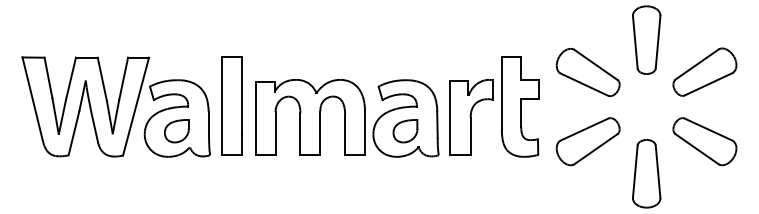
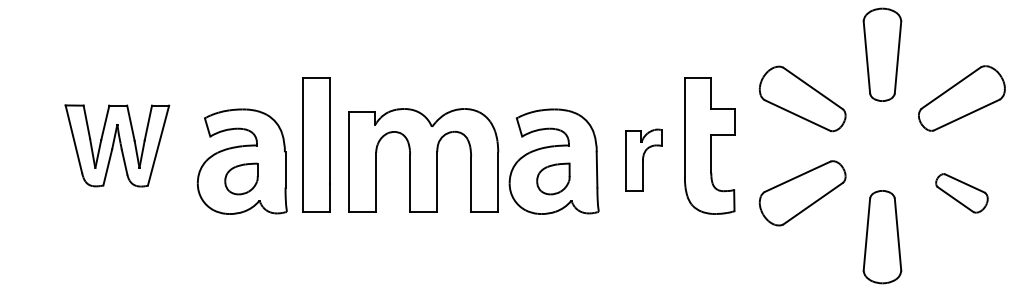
part: (85, 106) -> (117, 145), size x0.6
part: (471, 117) -> (643, 160), size x0.6
part: (704, 141) -> (961, 193), size x0.6

